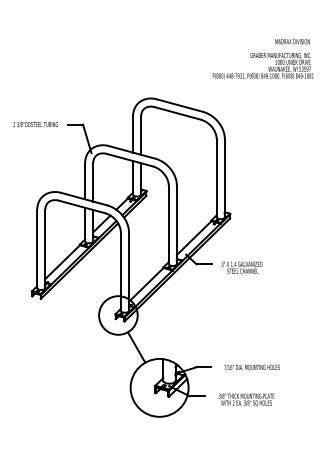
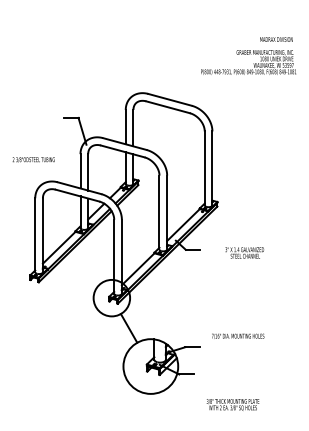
text: (35, 124) -> (33, 159), moved
text: (241, 267) -> (244, 252), moved
text: (252, 366) -> (238, 335), moved
text: (246, 399) -> (232, 404), moved

